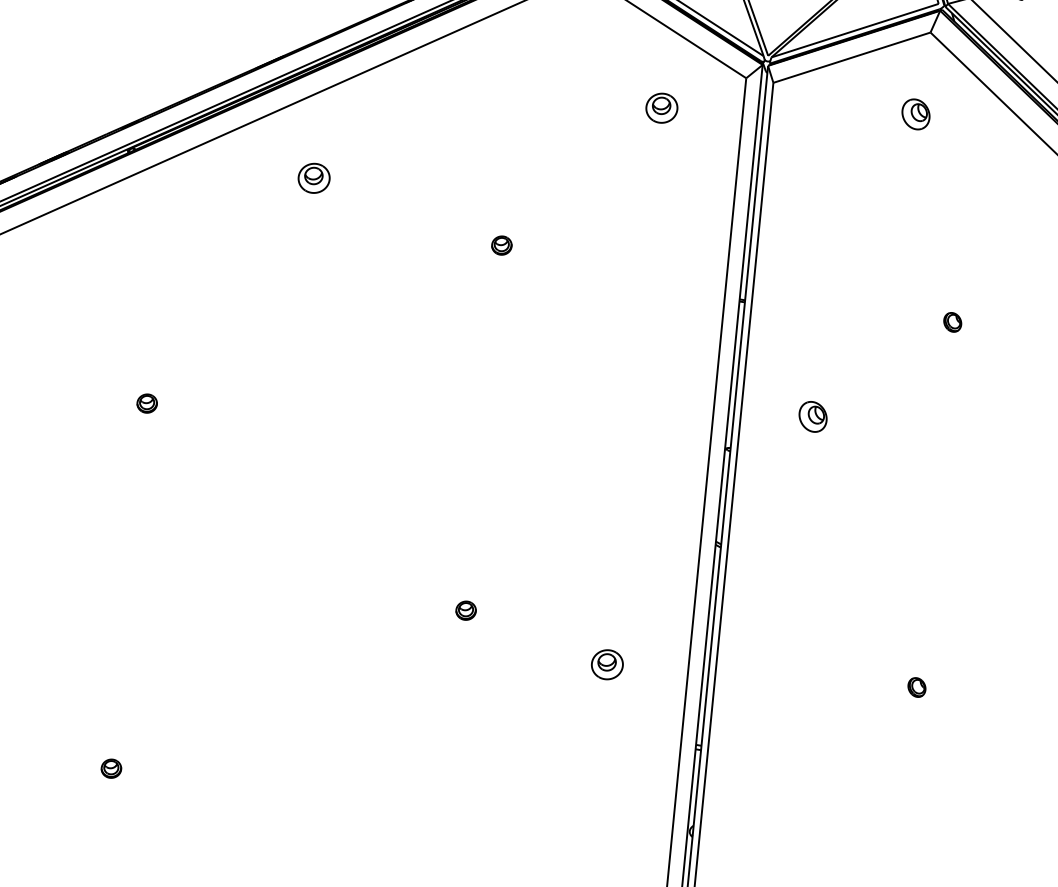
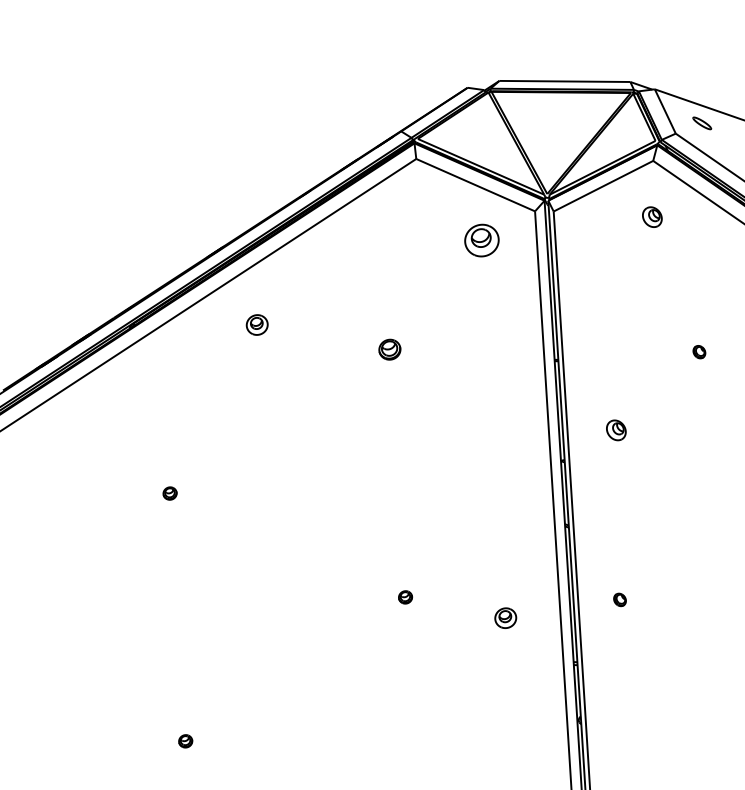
part: (661, 108) -> (481, 240), size x1.6
part: (501, 245) -> (389, 349), size x1.6
part: (916, 686) -> (619, 599), moved

